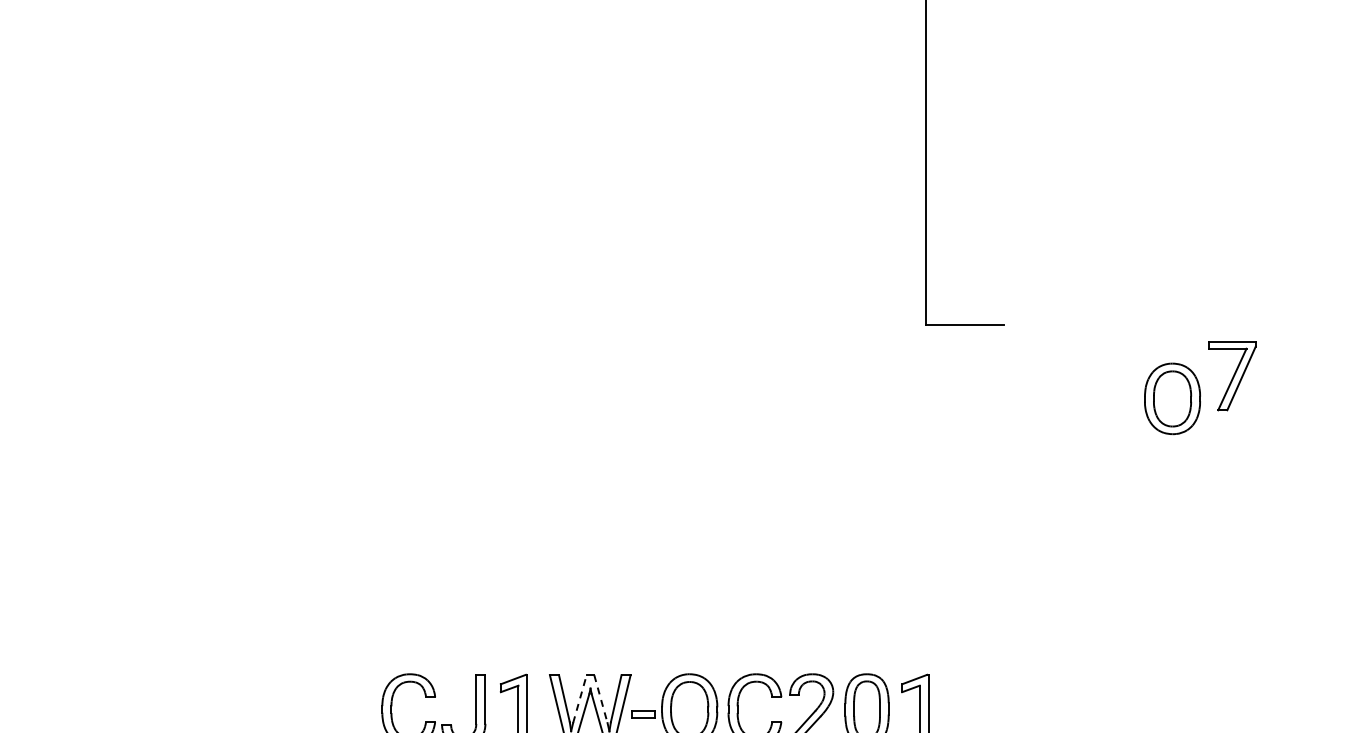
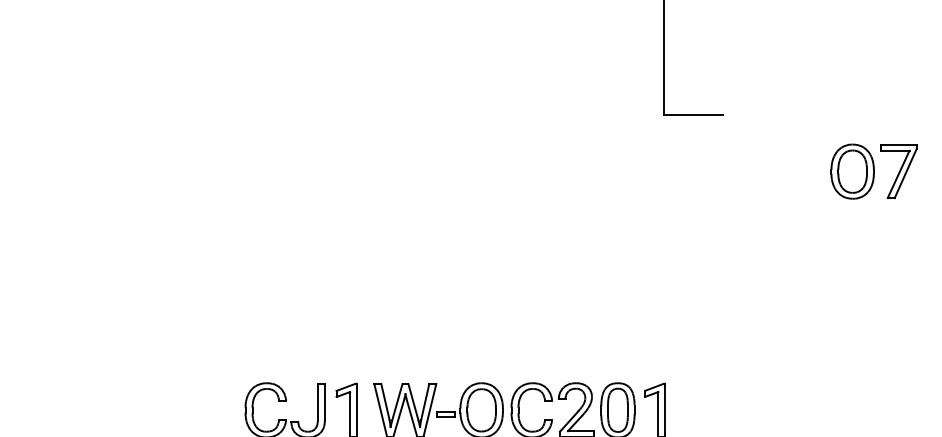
part: (1232, 376) -> (898, 172), moved
line: (579, 699) -> (397, 402), dashed -> solid
line: (600, 699) -> (413, 402), dashed -> solid

